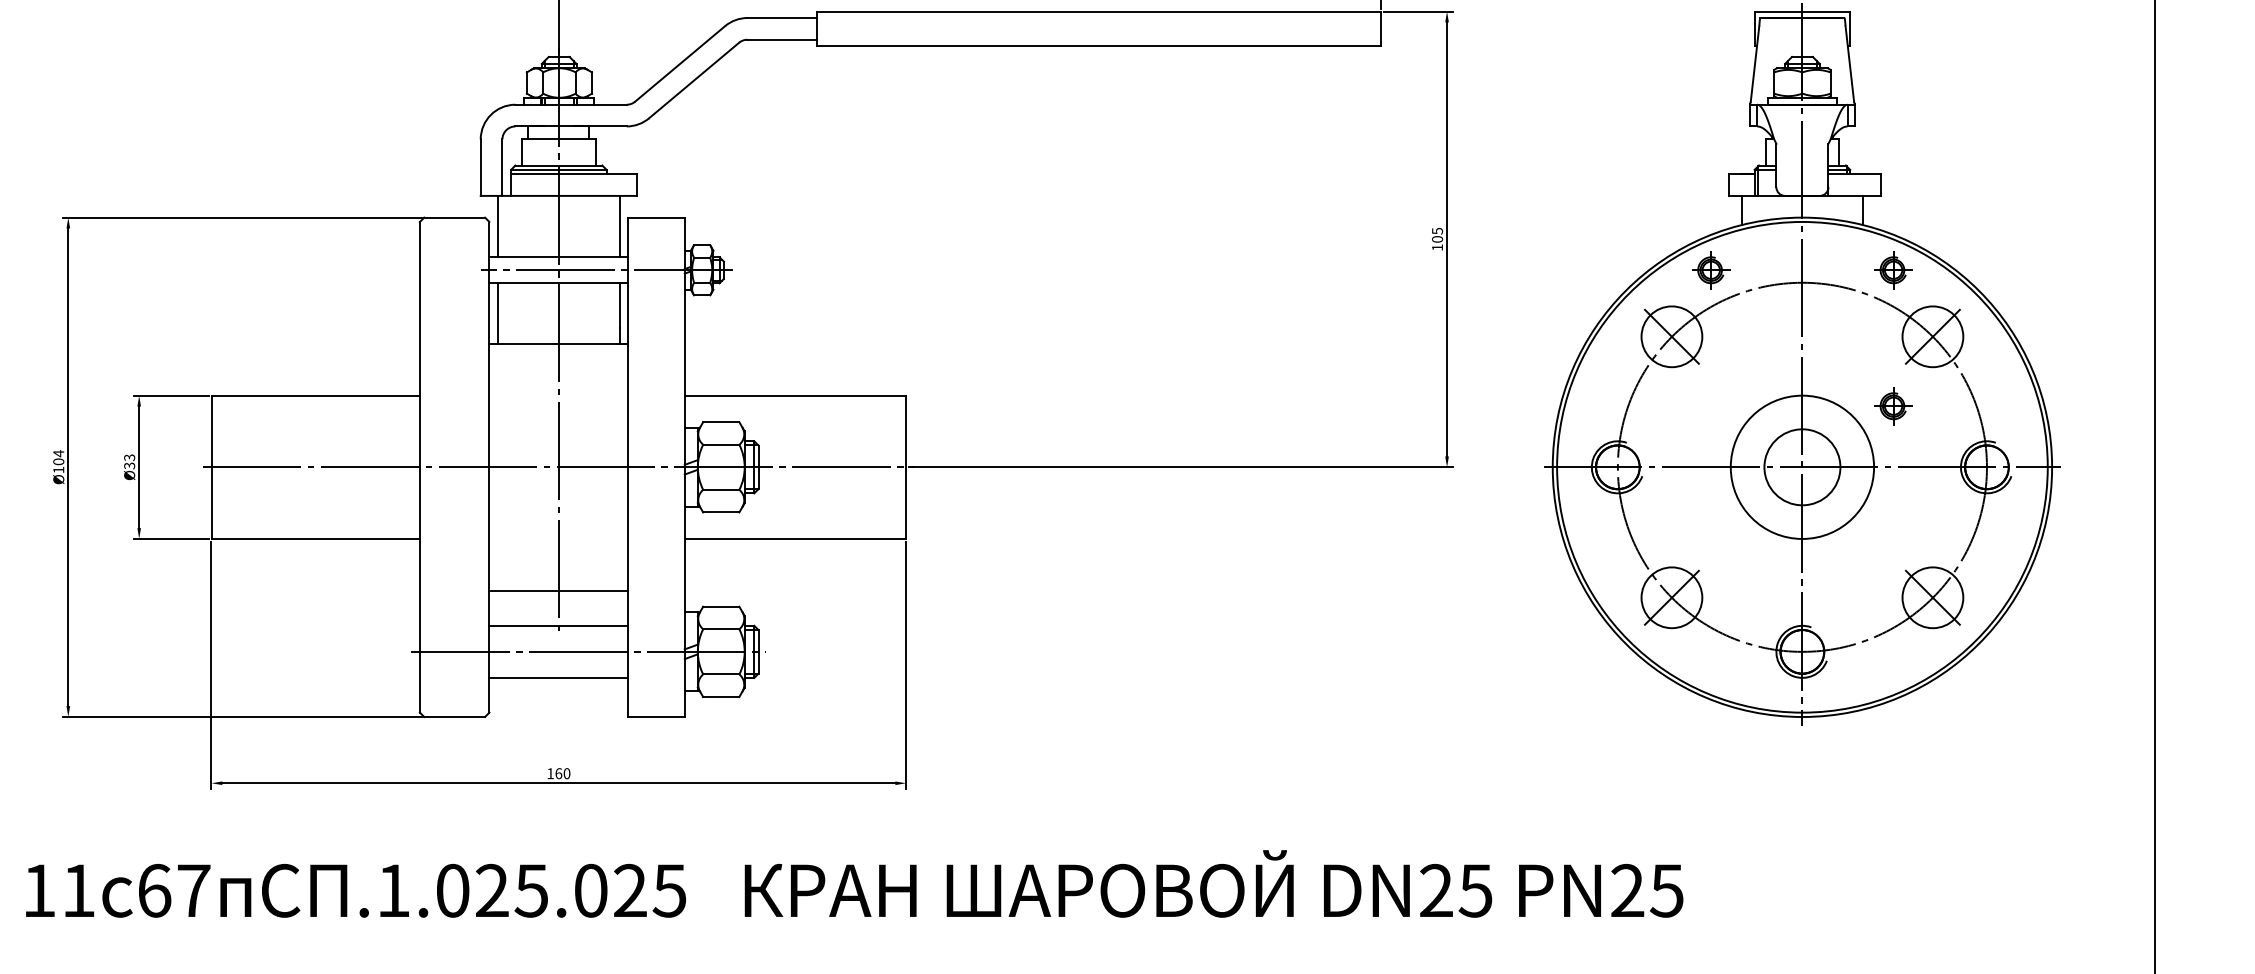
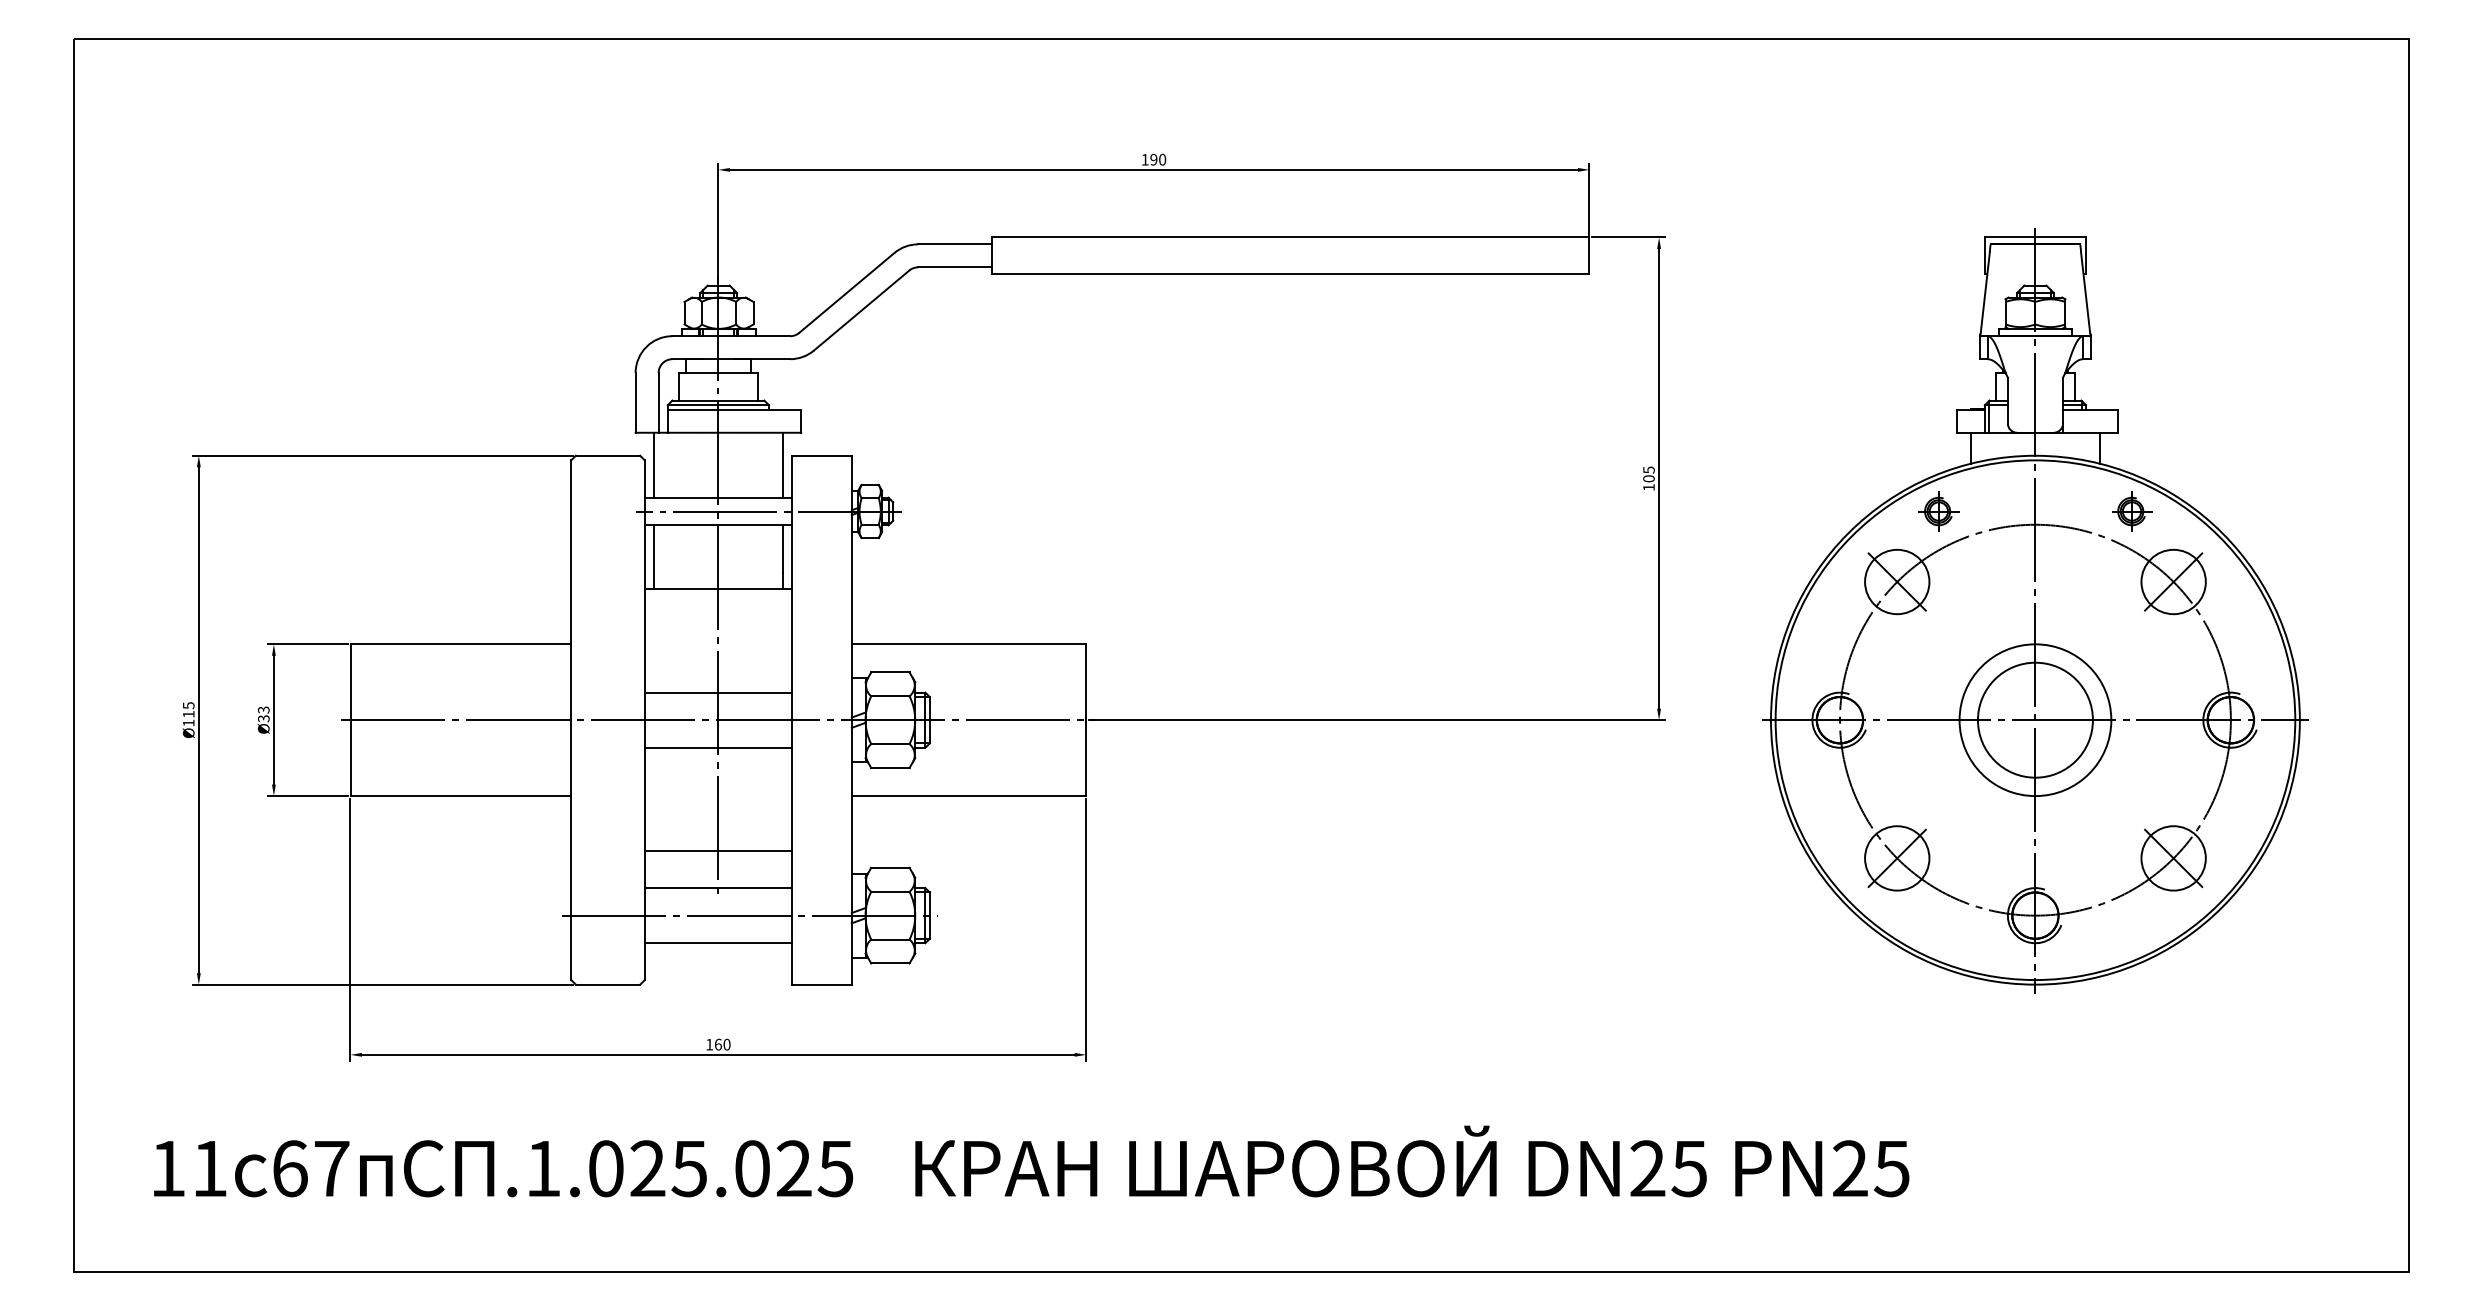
part: (1894, 406) -> (2132, 655), removed
line: (558, 441) -> (717, 692), added
text: (58, 457) -> (188, 709), Ø104 -> Ø115
circle: (1801, 466) -> (2034, 719), size x1.43
line: (558, 493) -> (717, 747), added

